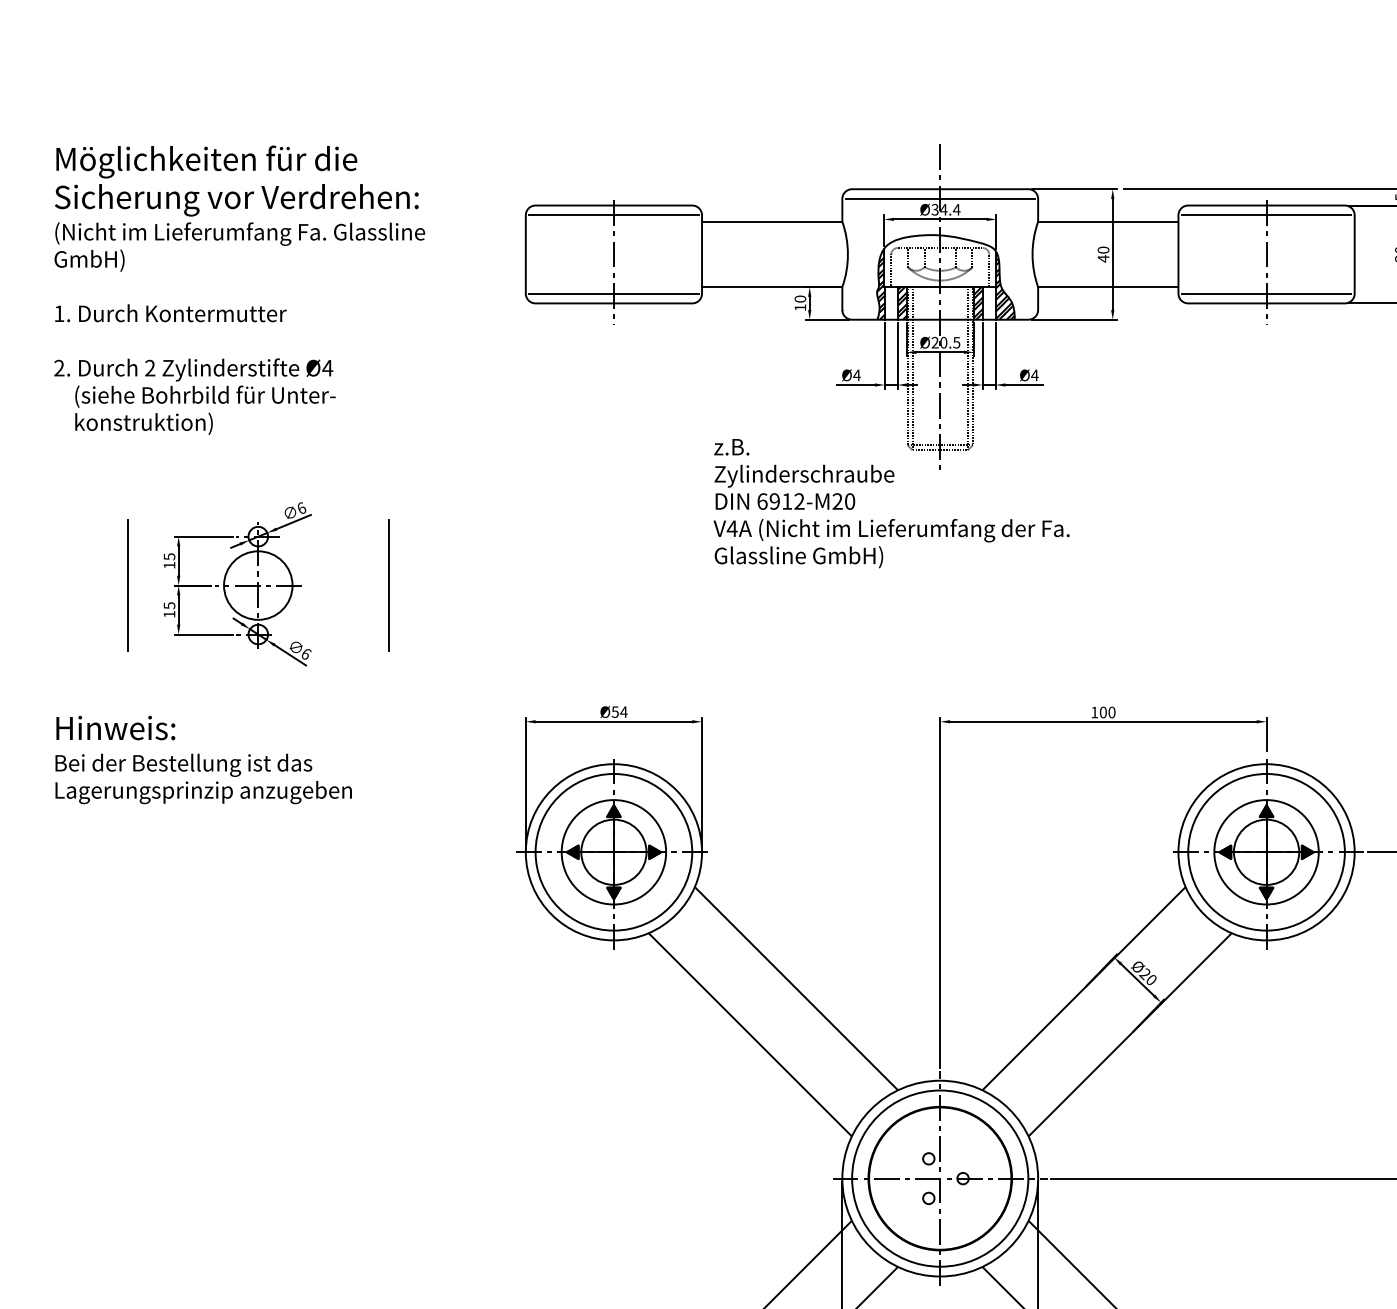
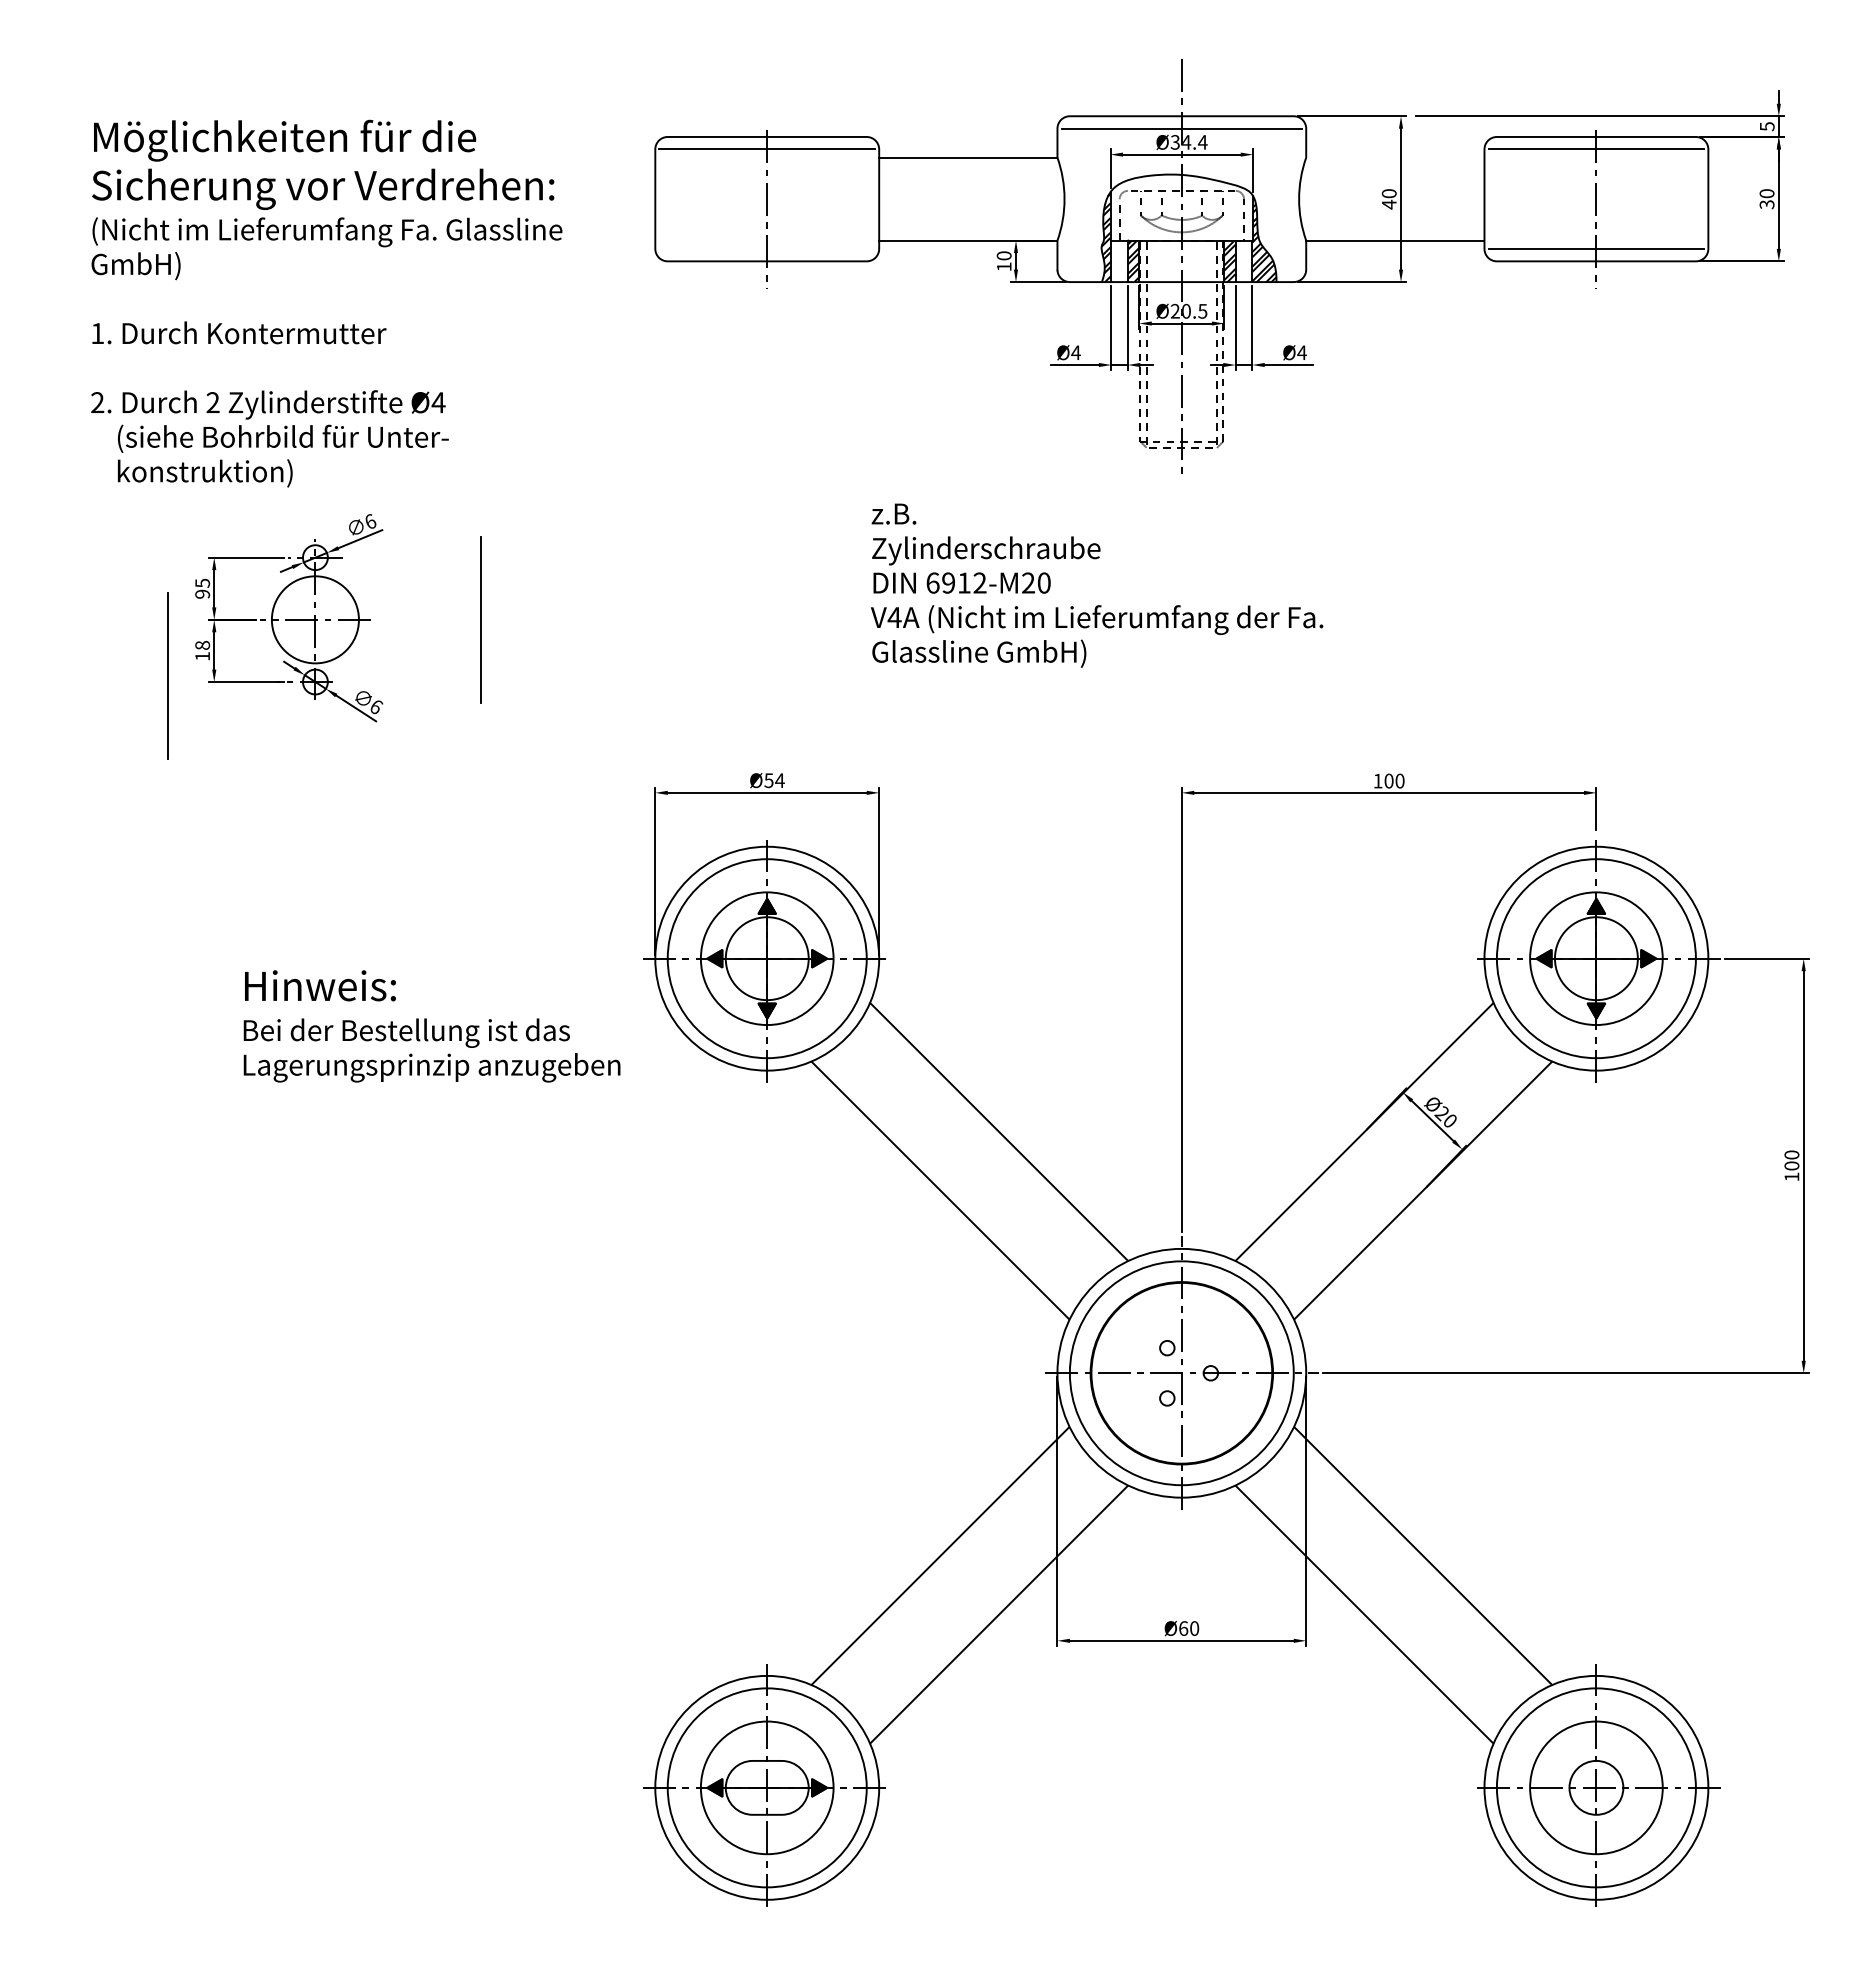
line: (1108, 221) -> (1395, 157), removed
text: (239, 290) -> (326, 303), moved
line: (614, 293) -> (767, 248), removed
text: (891, 503) -> (1097, 585), moved
text: (169, 564) -> (202, 593), 15 -> 95
line: (127, 585) -> (167, 675), moved
text: (169, 605) -> (202, 645), 15 -> 18
text: (203, 760) -> (431, 1026), moved

